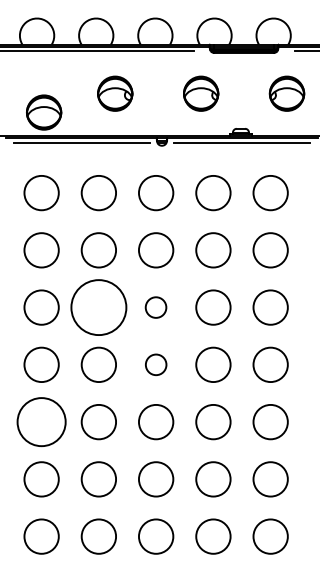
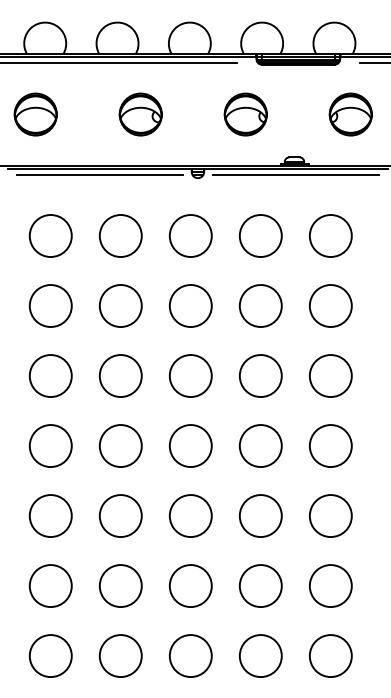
part: (43, 112) -> (35, 114), moved
circle: (98, 307) -> (120, 376), size x0.62
circle: (155, 307) -> (190, 375), size x1.67
circle: (155, 365) -> (190, 446), size x1.67
circle: (41, 422) -> (50, 516), size x0.71

